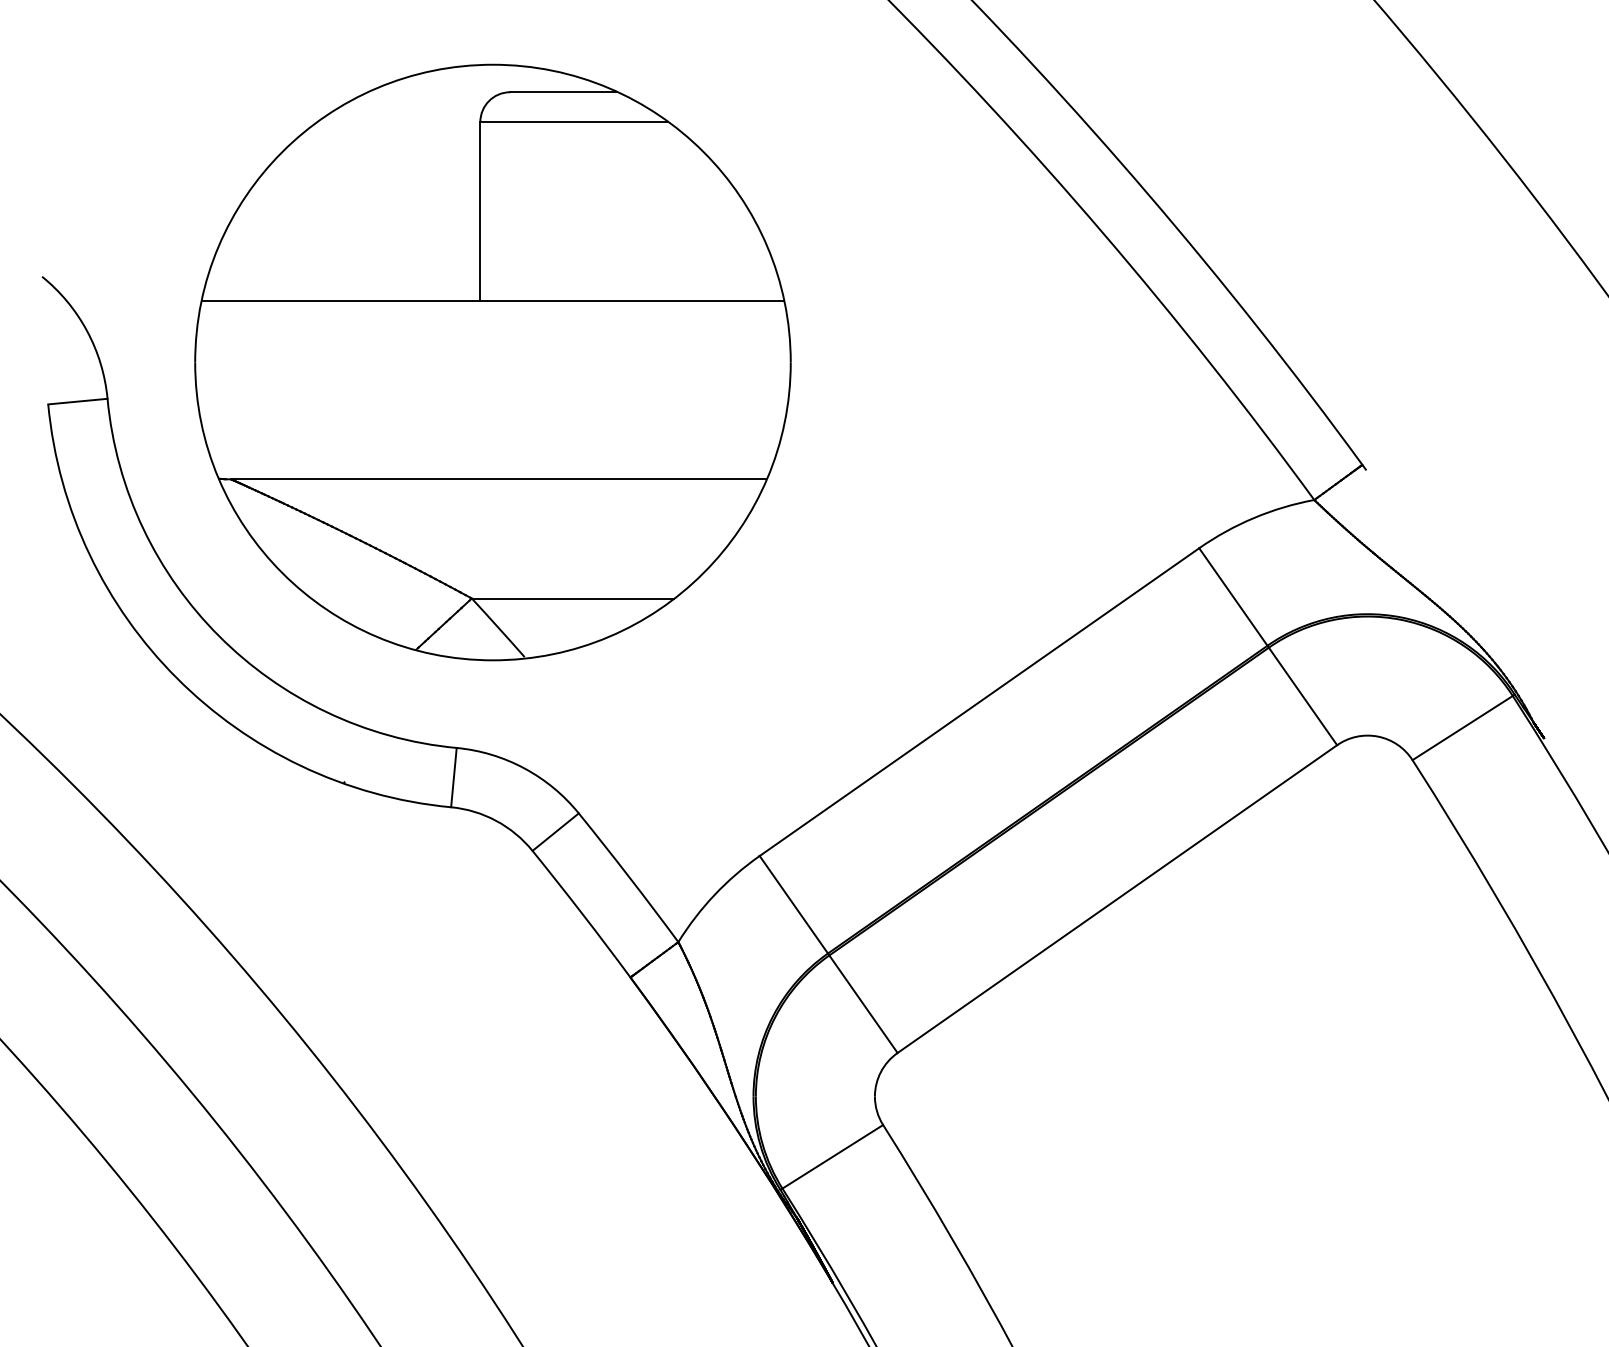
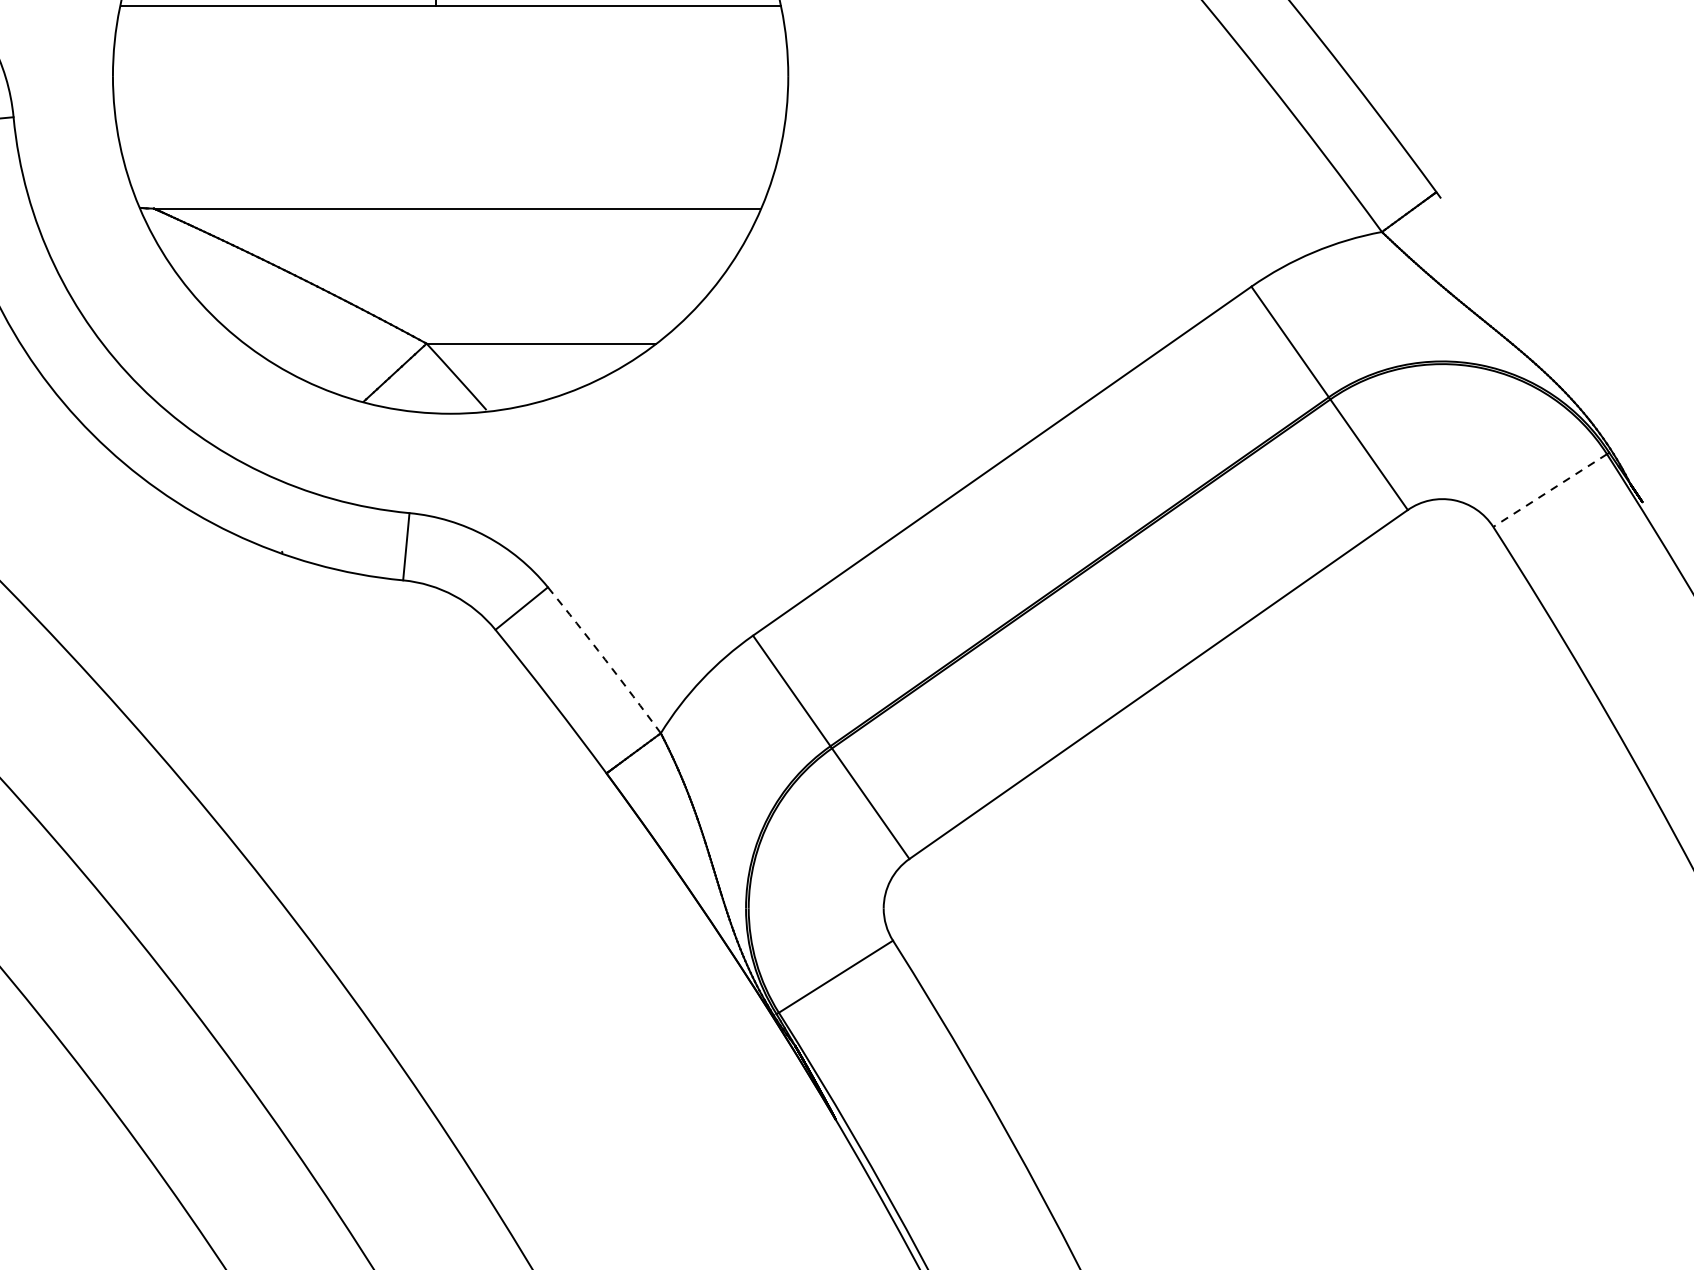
line: (1462, 728) -> (1549, 491), solid -> dashed
arc: (629, 877) -> (605, 660), solid -> dashed

